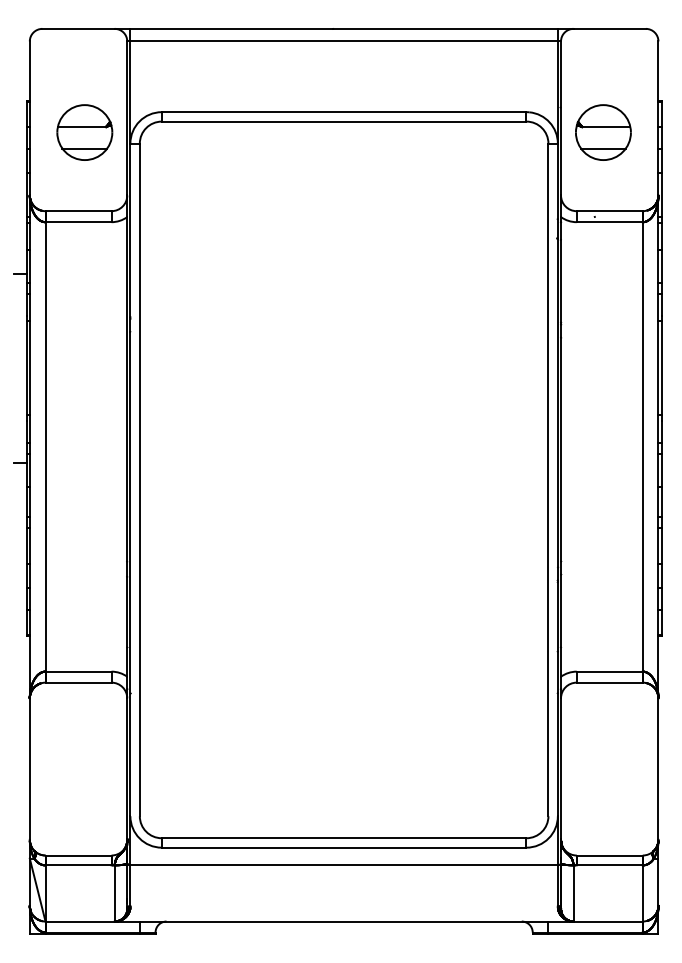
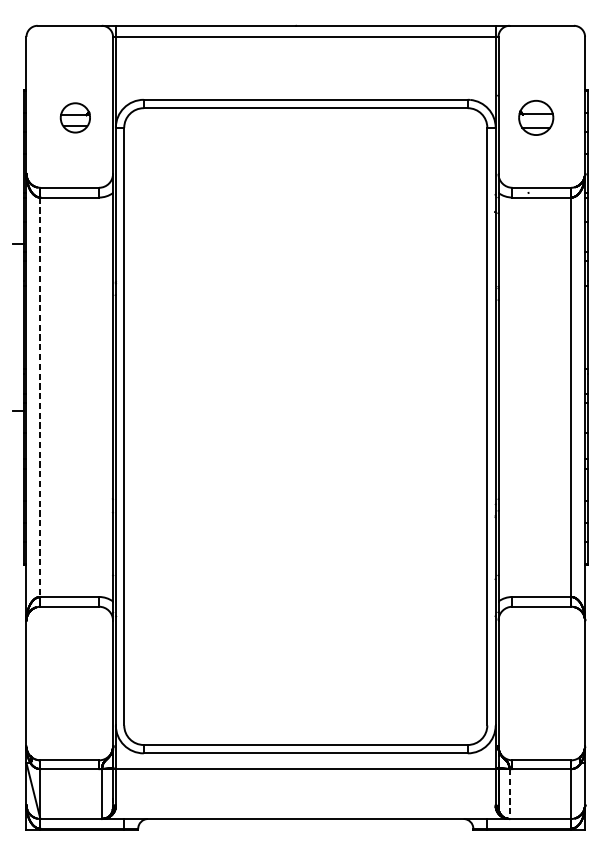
part: (84, 132) -> (75, 117), size x0.6
part: (603, 132) -> (536, 117), size x0.7
line: (45, 446) -> (40, 396), solid -> dashed
line: (573, 893) -> (509, 794), solid -> dashed

